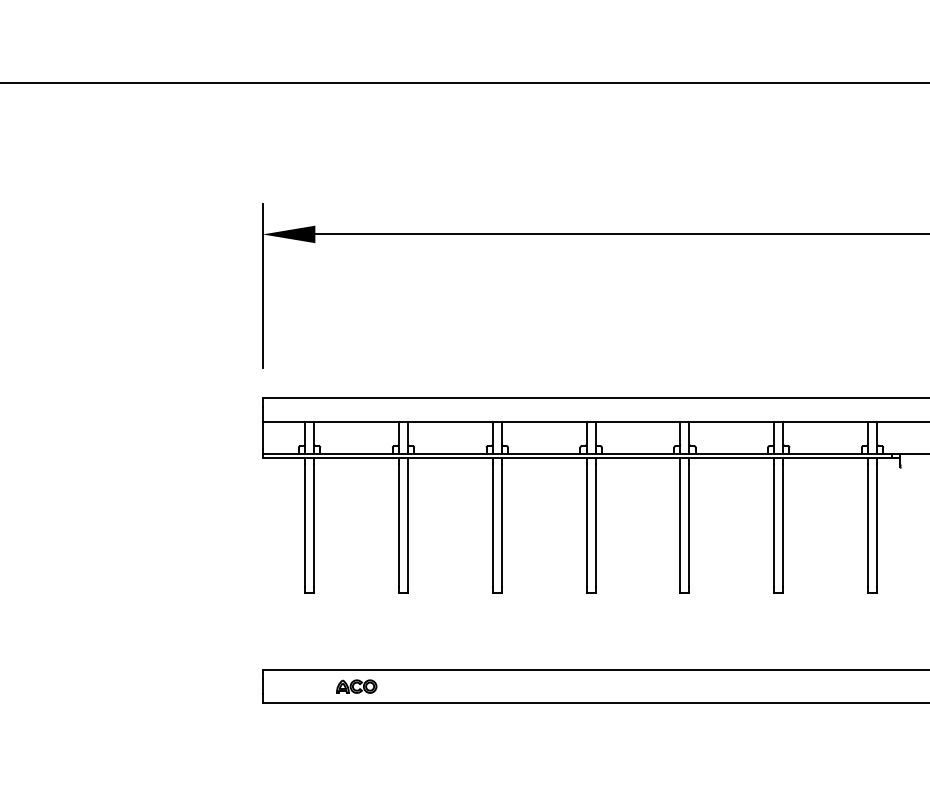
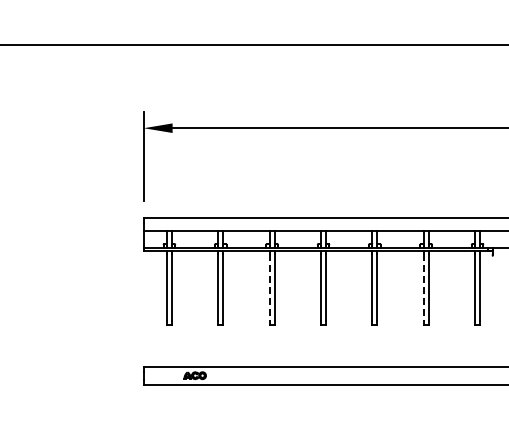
line: (492, 525) -> (269, 287), solid -> dashed
line: (773, 525) -> (423, 287), solid -> dashed

